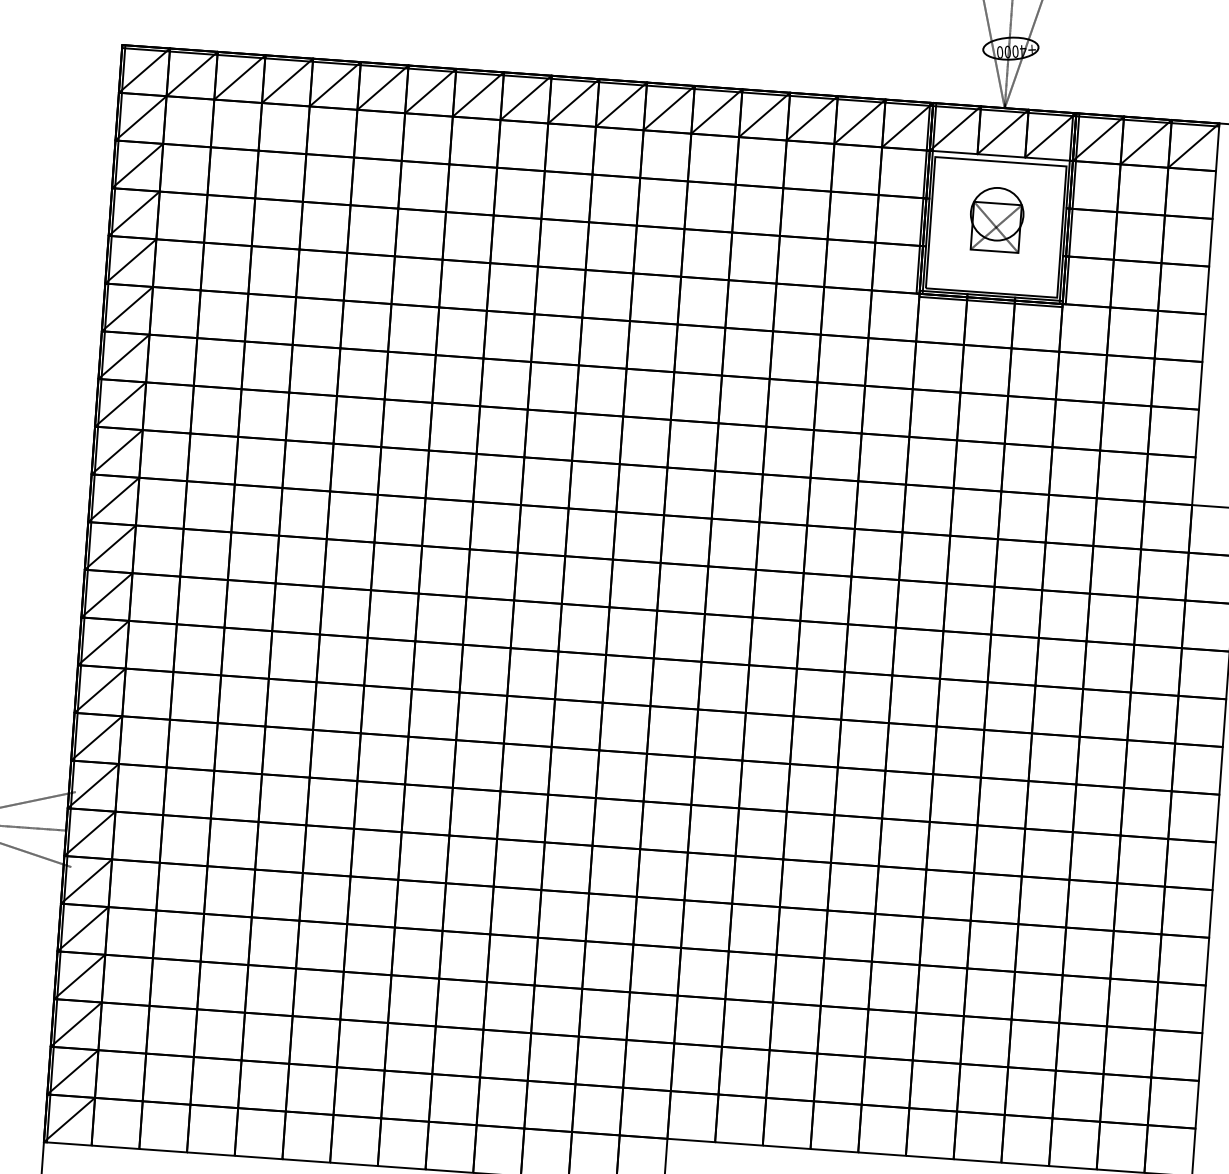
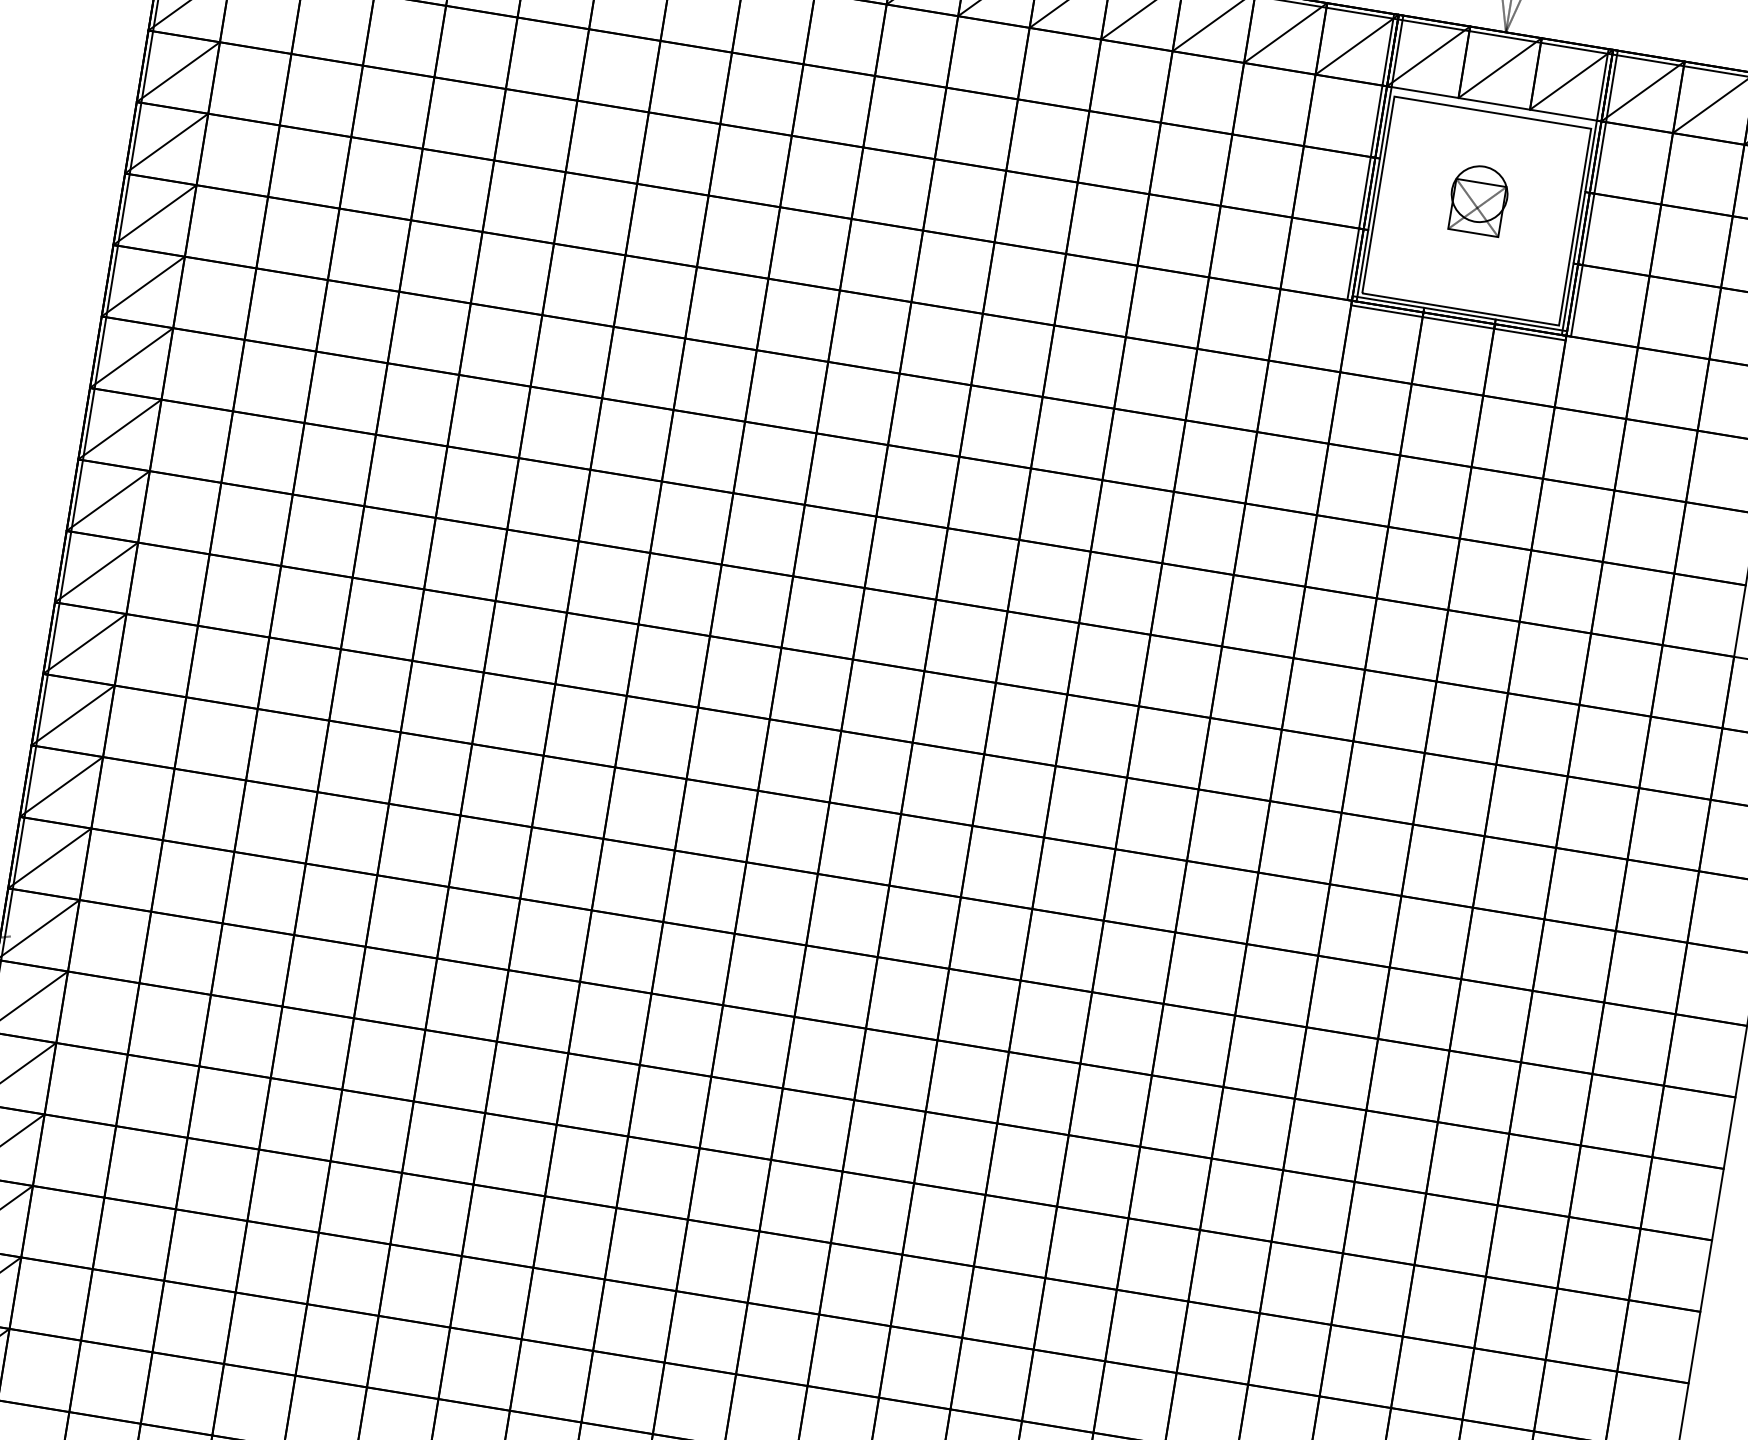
part: (996, 220) -> (1478, 200), size x0.7

